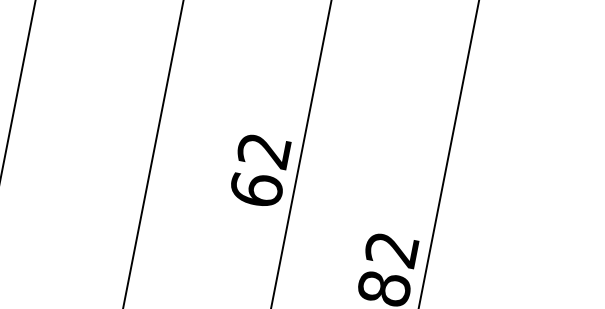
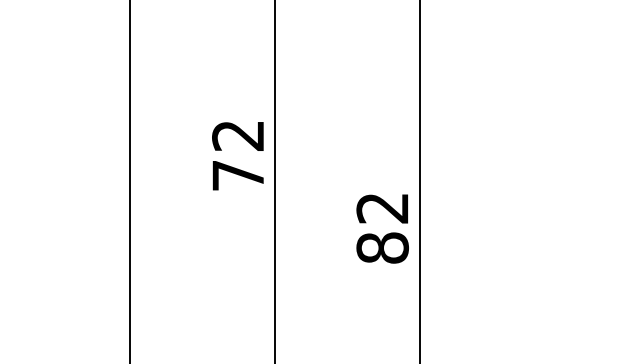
text: (256, 189) -> (238, 175), 62 -> 72

